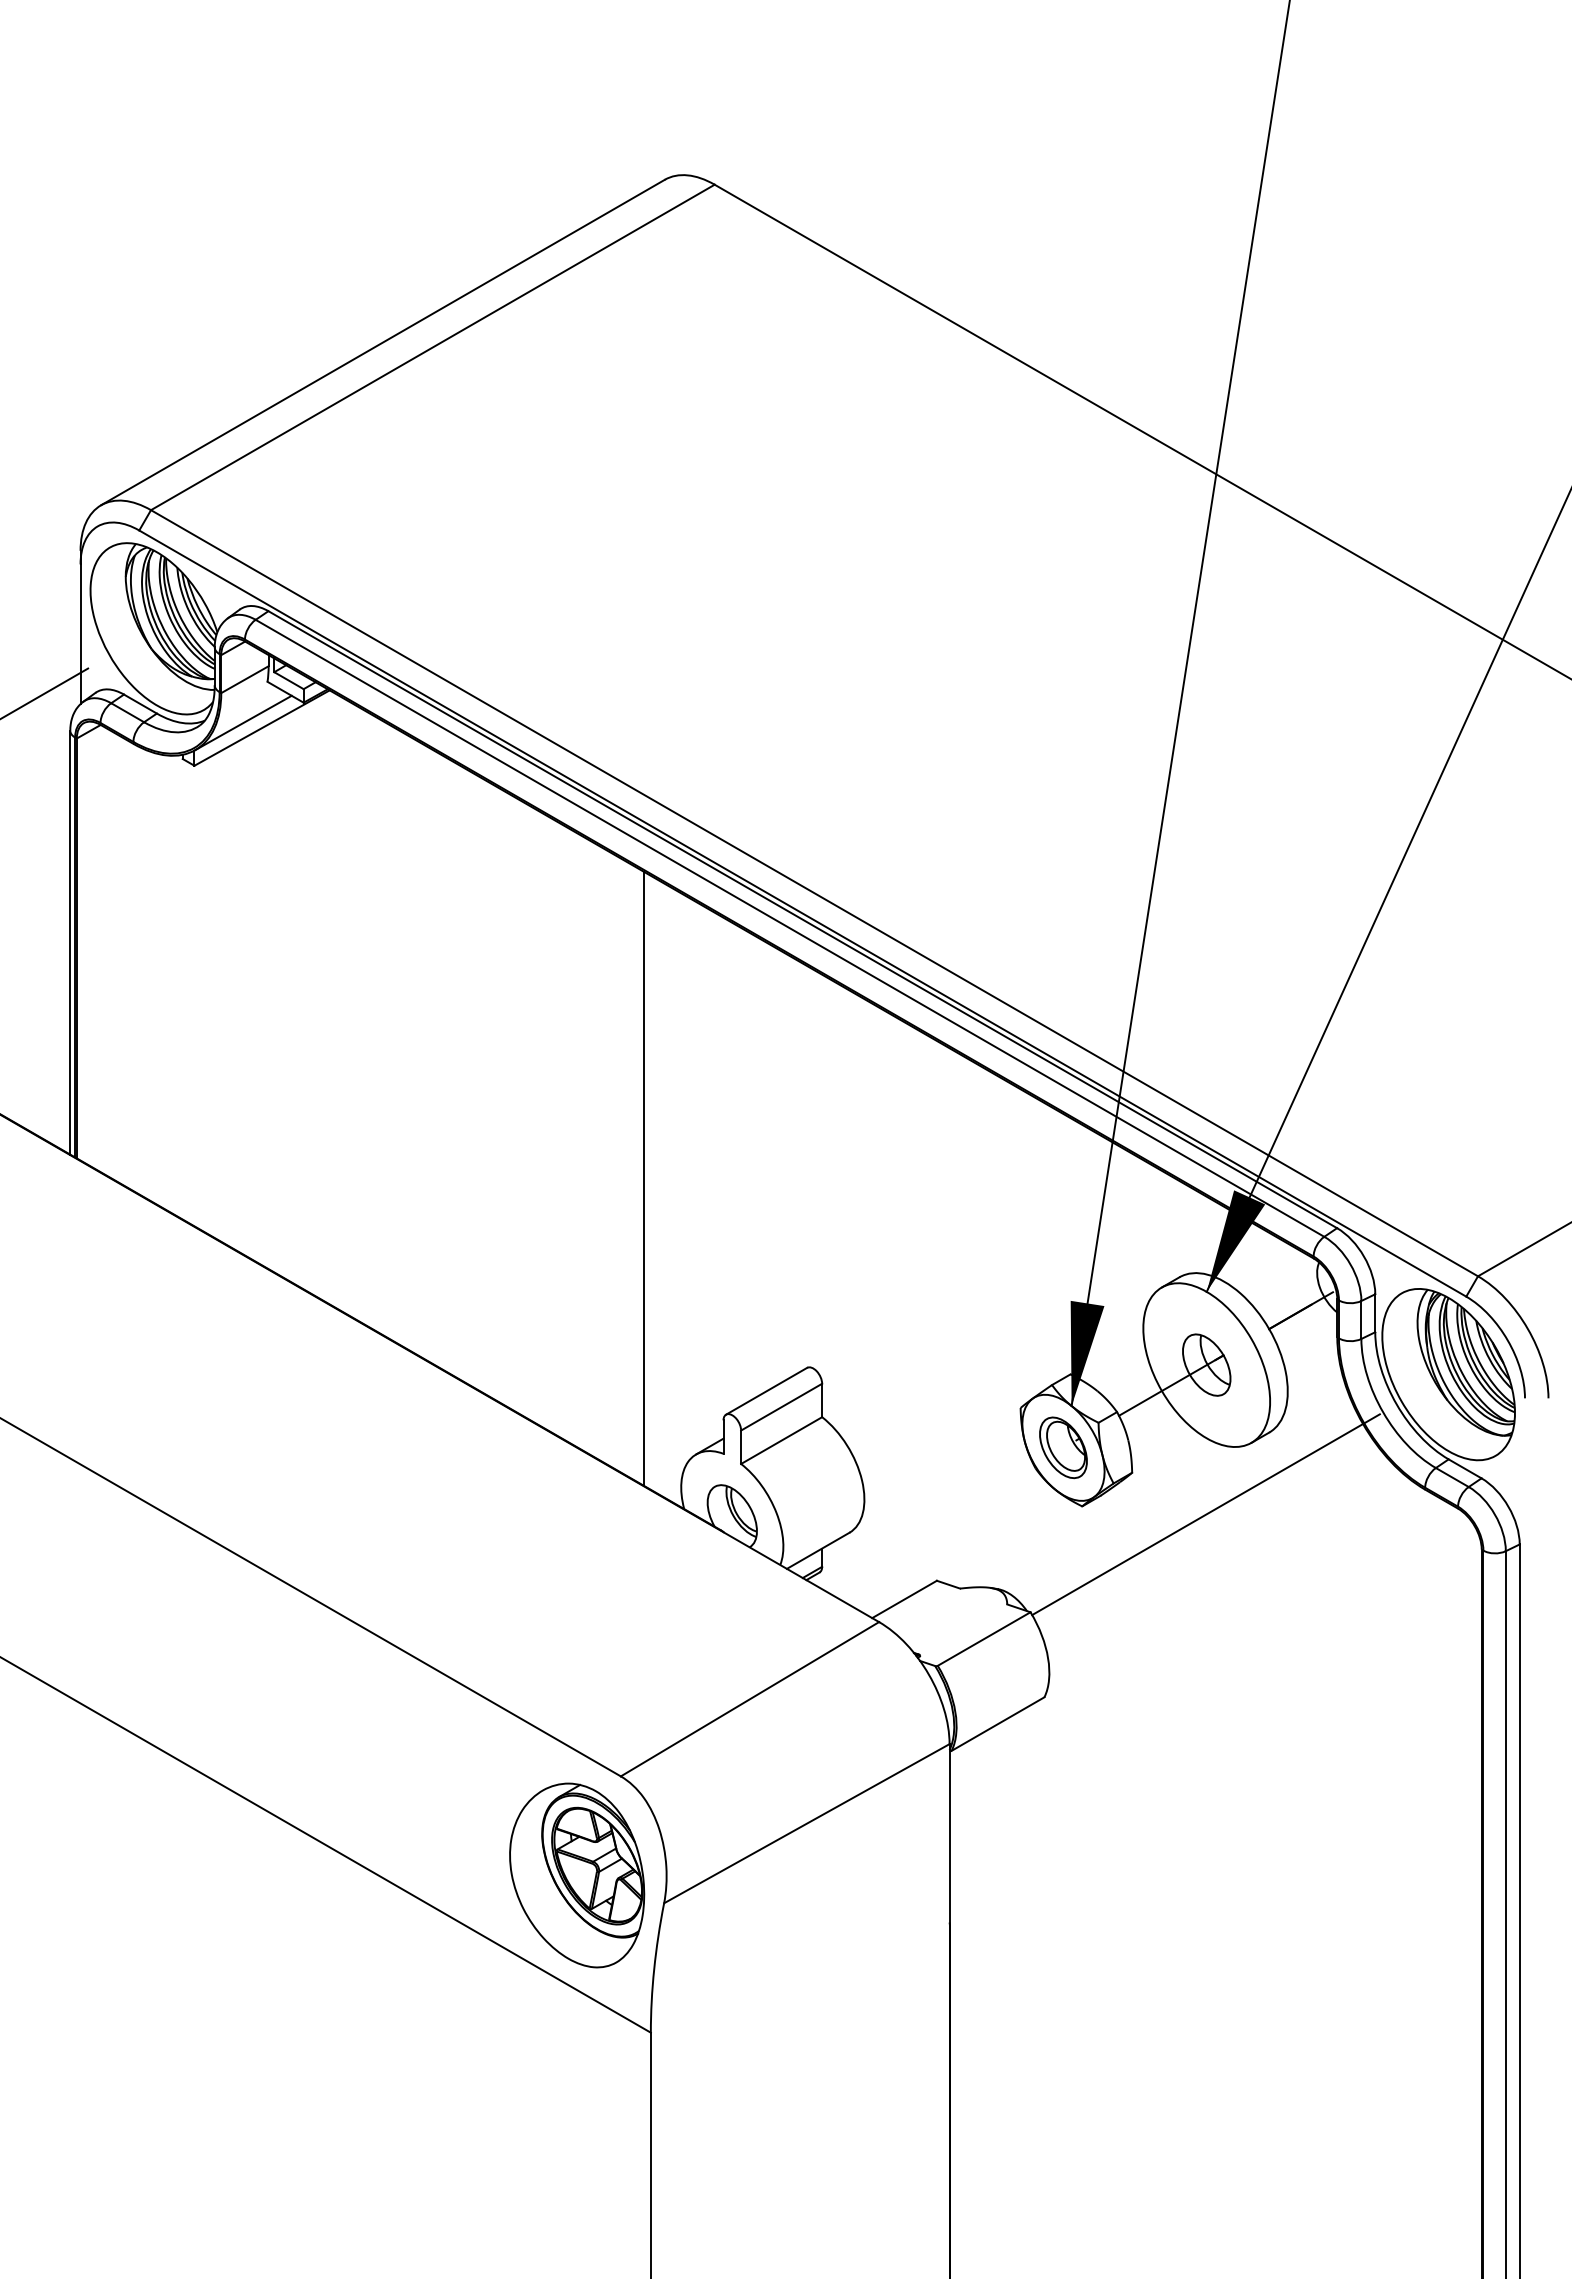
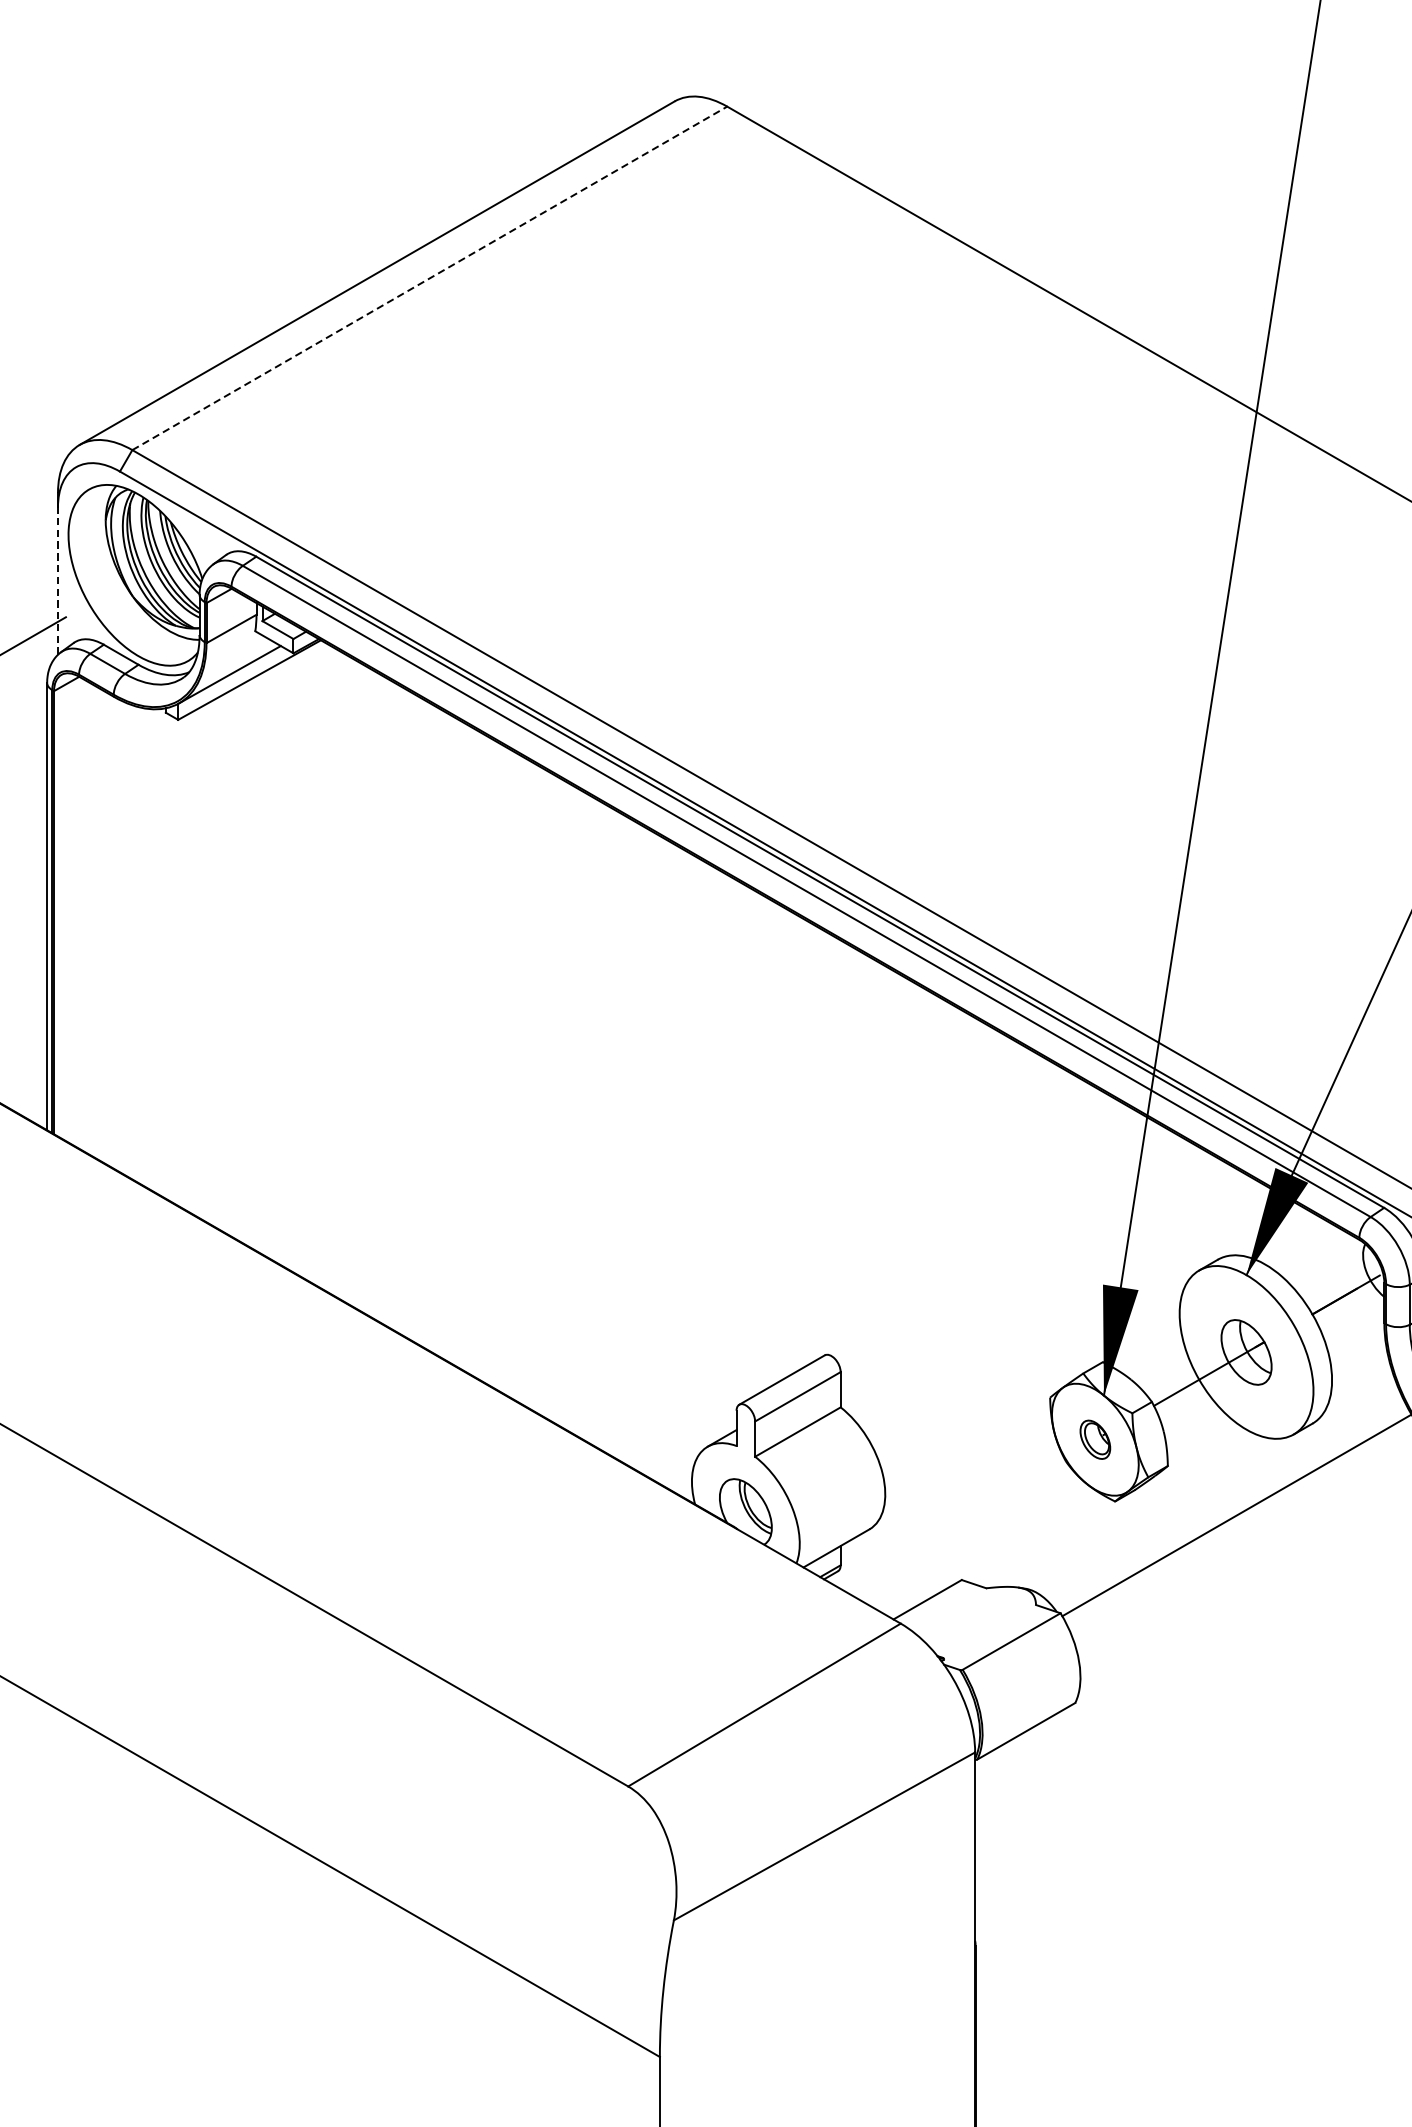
line: (433, 347) -> (430, 278), solid -> dashed
line: (80, 634) -> (57, 581), solid -> dashed
line: (644, 1178) -> (653, 1155), removed
part: (1063, 1447) -> (1095, 1439), size x0.6
part: (577, 1875) -> (582, 1891), removed

